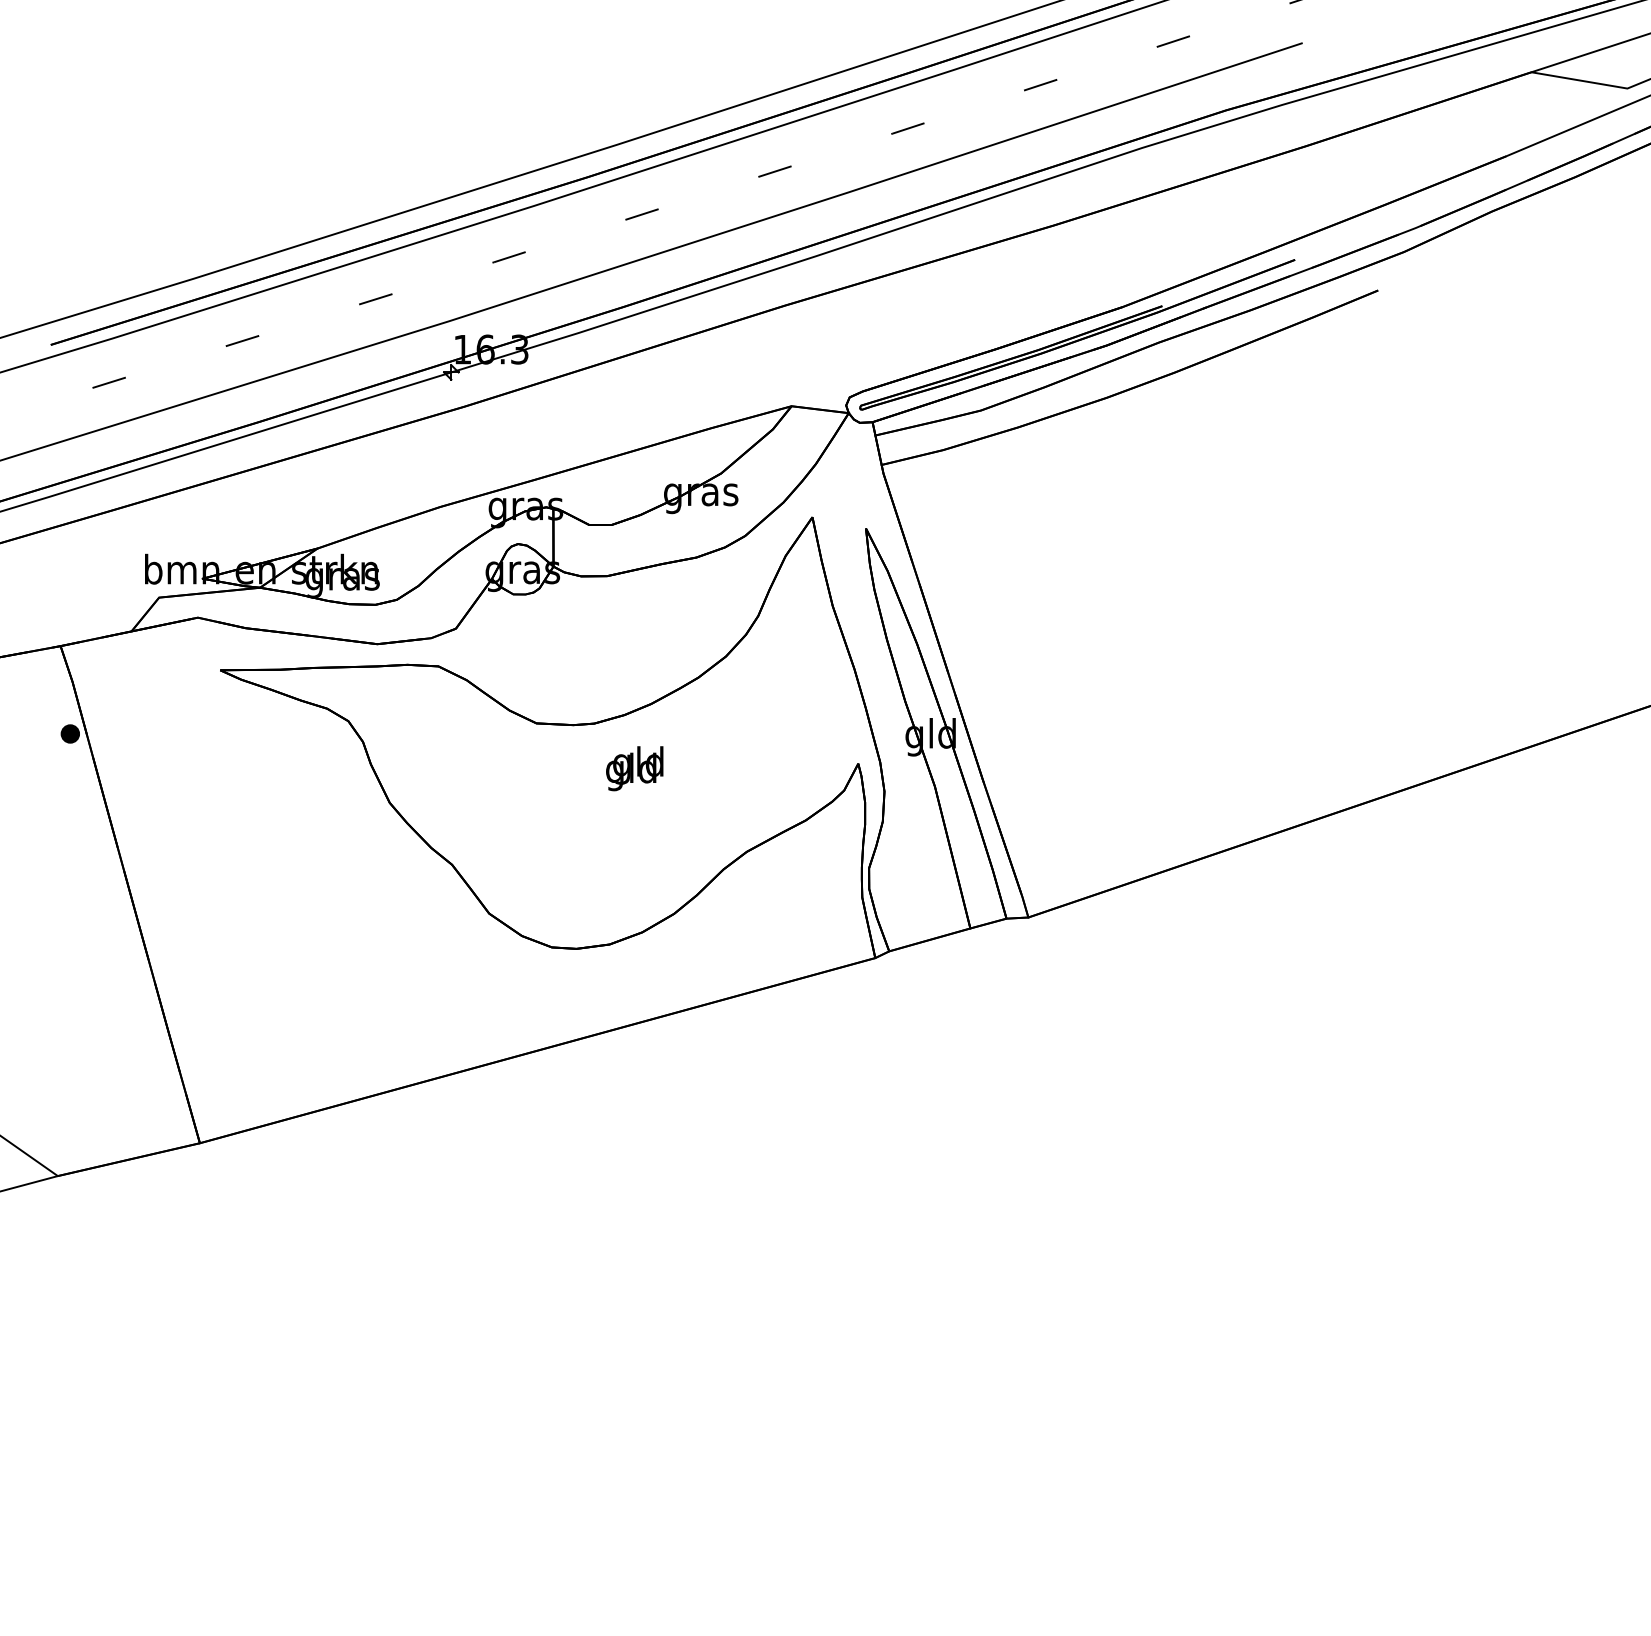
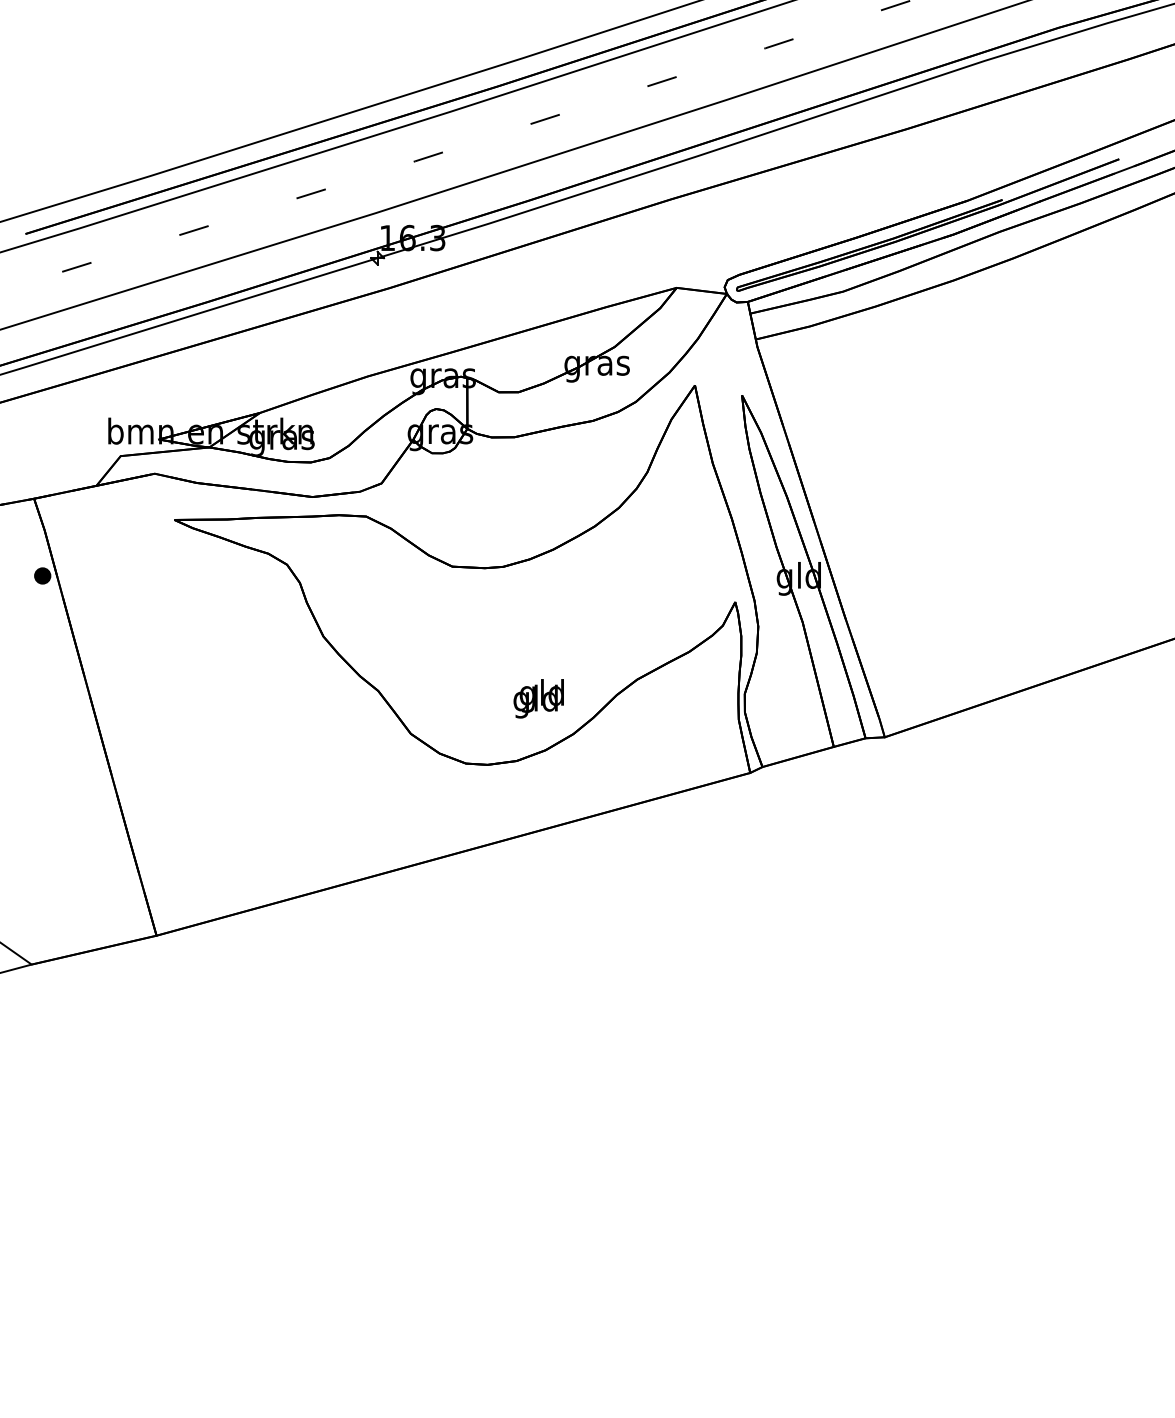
text: (634, 768) -> (538, 698), moved

